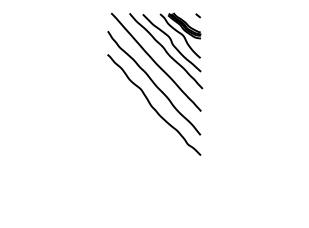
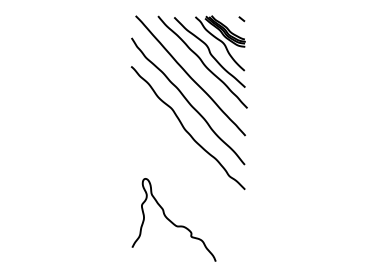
curve: (140, 180) -> (171, 220), added

